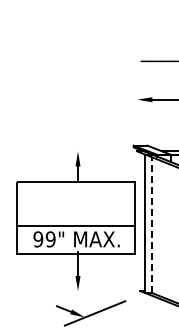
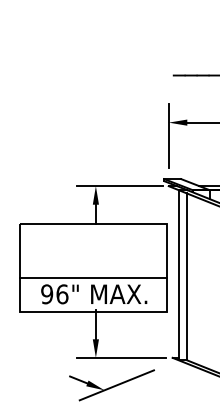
line: (137, 110) -> (169, 135), added
line: (97, 151) -> (119, 186), added
line: (152, 225) -> (187, 277), dashed -> solid
text: (50, 239) -> (62, 294), 99" -> 96"
line: (98, 291) -> (121, 358), added

